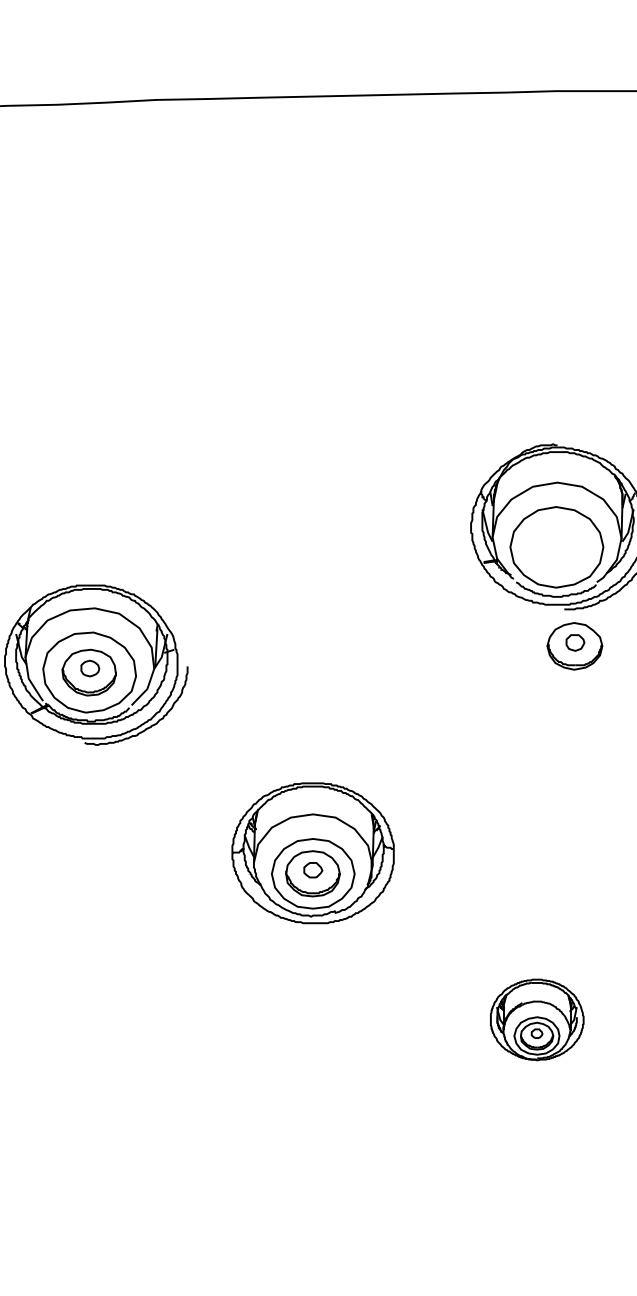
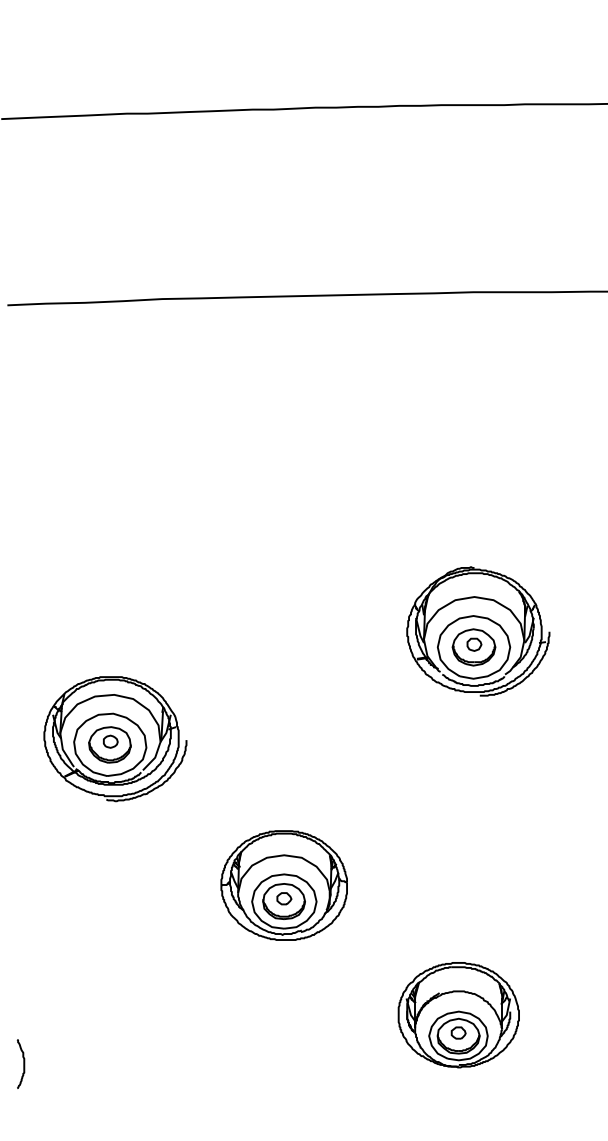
part: (574, 646) -> (473, 647), moved
part: (536, 1020) -> (458, 1015), size x1.67

